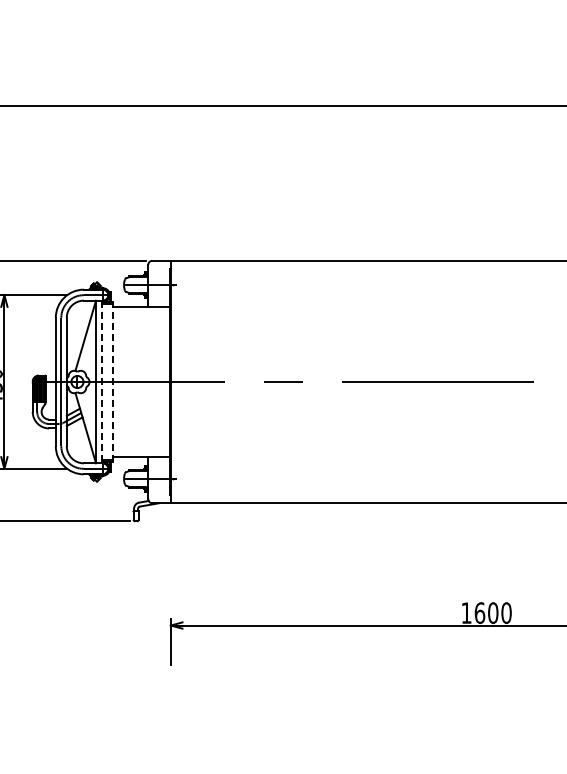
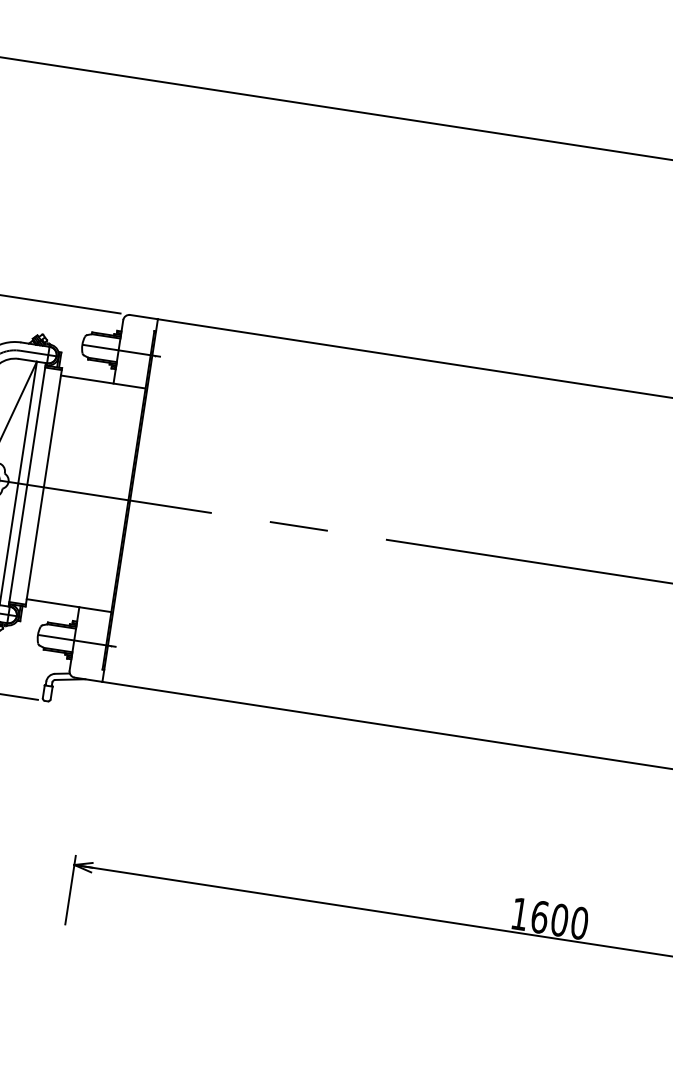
line: (102, 382) -> (27, 485), dashed -> solid
line: (113, 382) -> (44, 488), dashed -> solid

